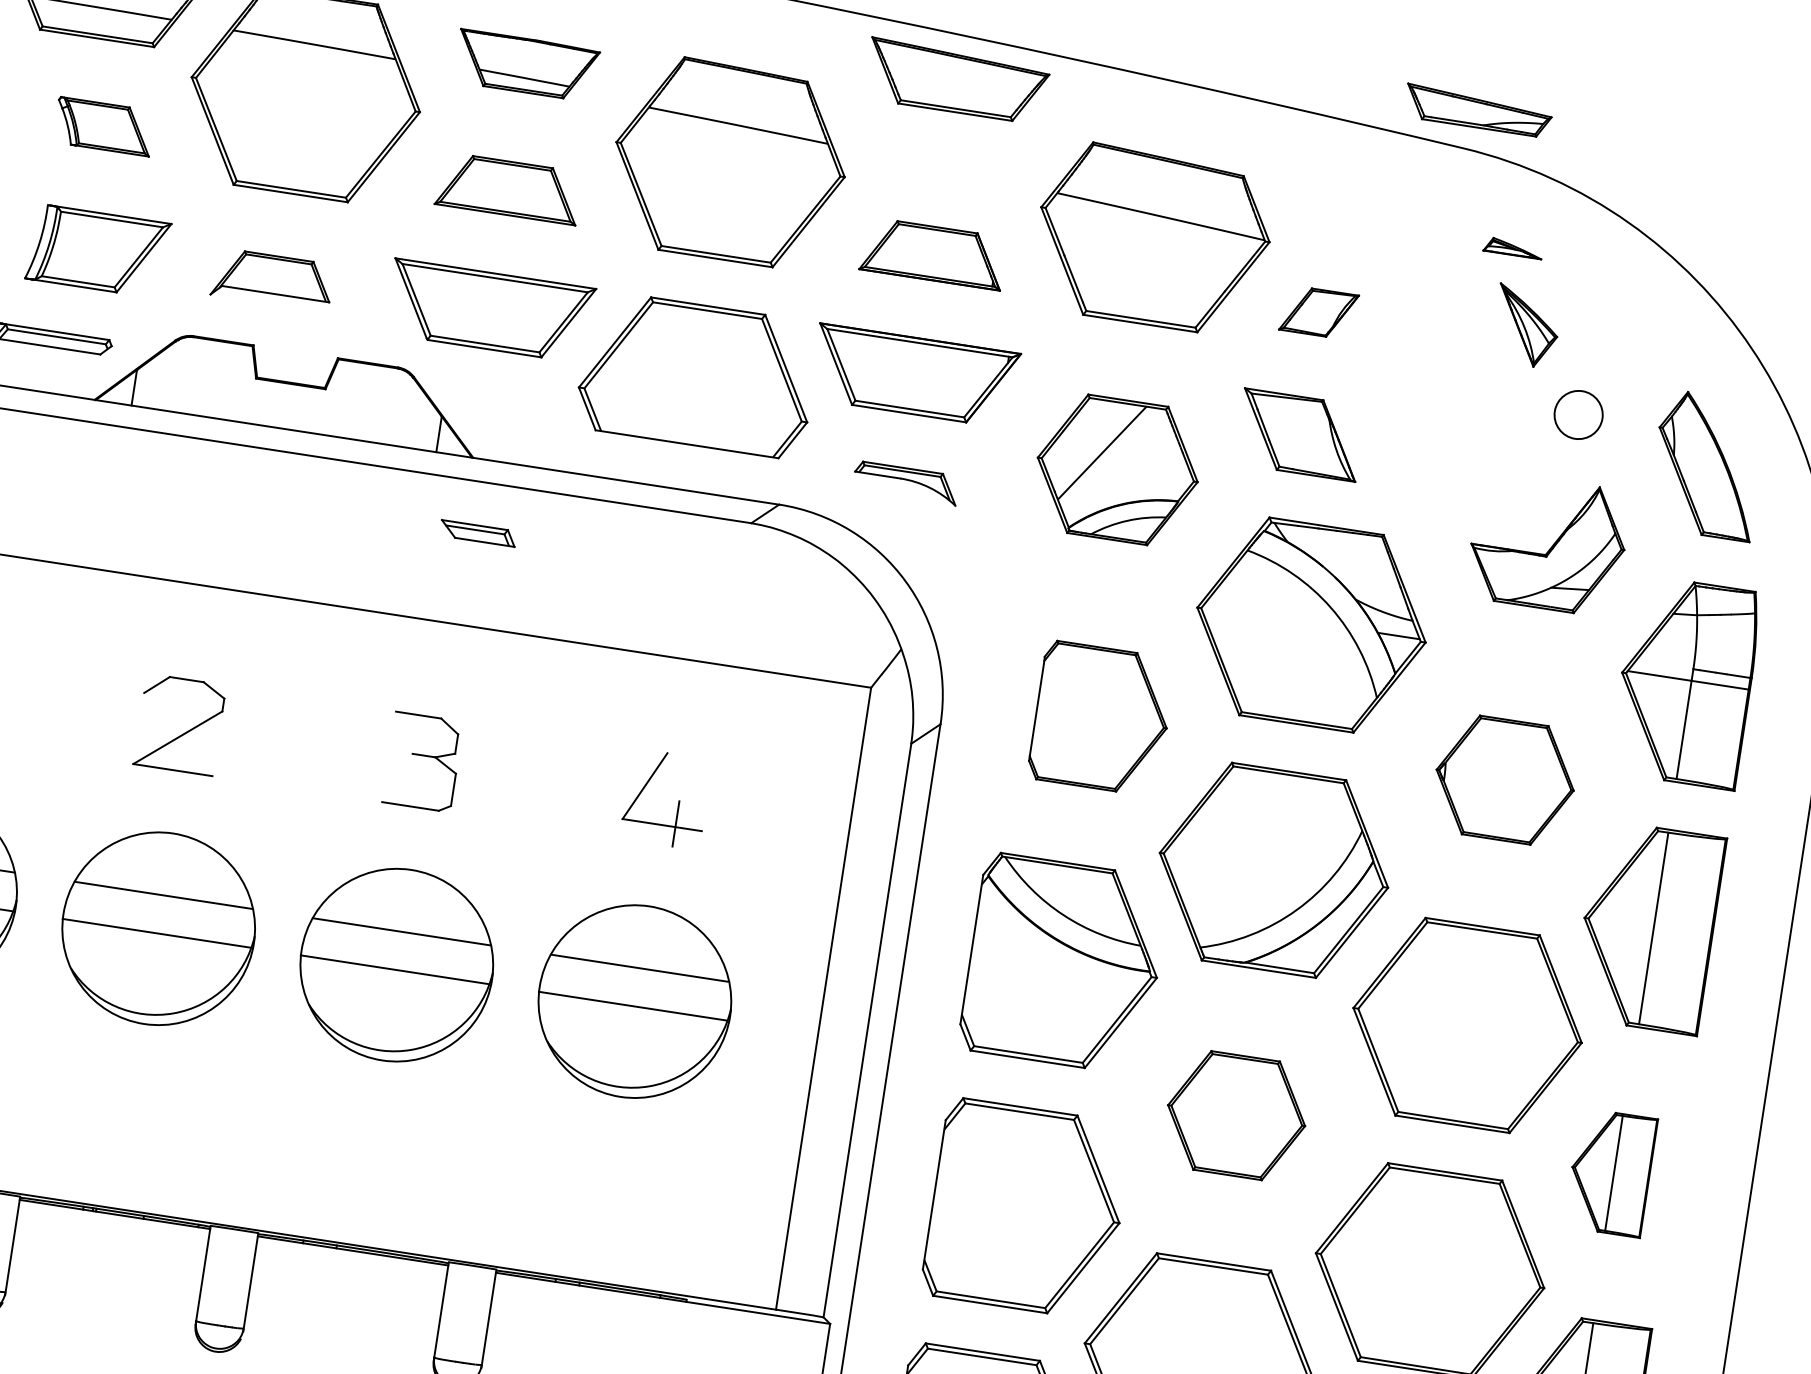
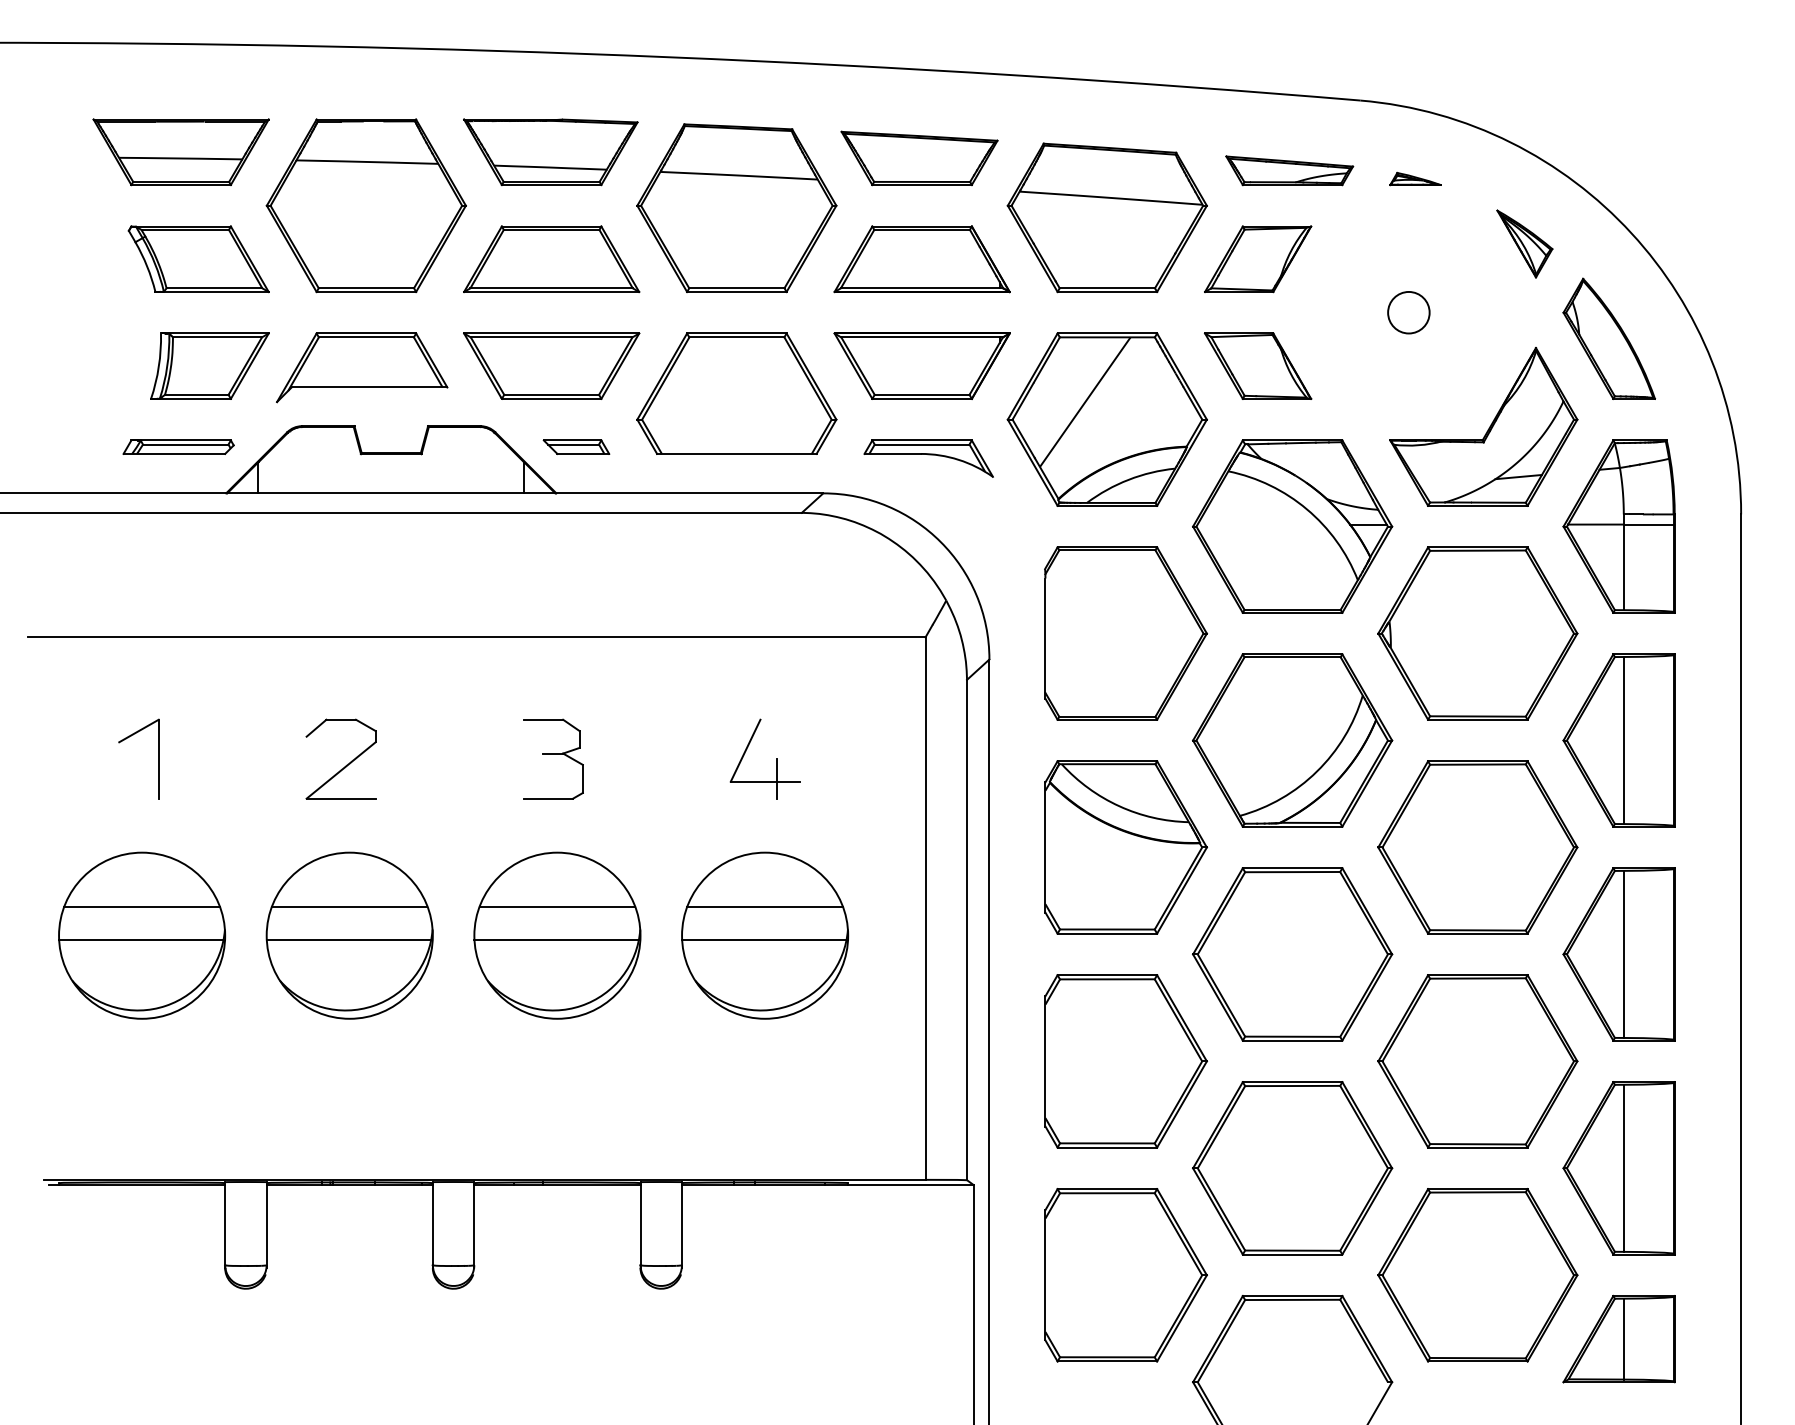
part: (526, 65) -> (550, 152), size x1.43
part: (956, 81) -> (919, 158), moved
part: (1478, 110) -> (1289, 170), moved
part: (103, 126) -> (198, 259), size x1.67
part: (508, 187) -> (551, 258), size x1.43
part: (932, 253) -> (921, 259), size x1.43
part: (273, 279) -> (362, 367), size x1.67
part: (1319, 312) -> (1258, 259), size x1.67
part: (1526, 325) -> (1524, 243), moved
circle: (1578, 414) -> (1408, 312), moved
part: (1116, 469) -> (1106, 419), size x1.43
part: (905, 483) -> (928, 458), size x1.43
part: (478, 532) -> (576, 446), moved
part: (1547, 543) -> (1483, 426), size x1.43
part: (1101, 718) -> (1125, 633), size x1.43
part: (1504, 780) -> (1477, 633), size x1.67
part: (1236, 1115) -> (1292, 954), size x1.67
part: (1610, 1172) -> (1618, 954), size x1.67

